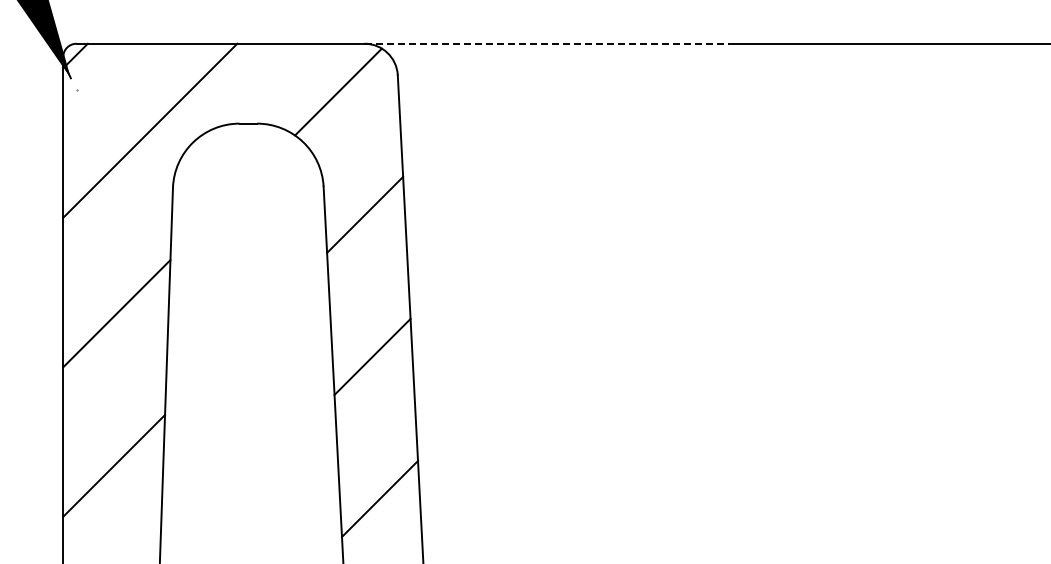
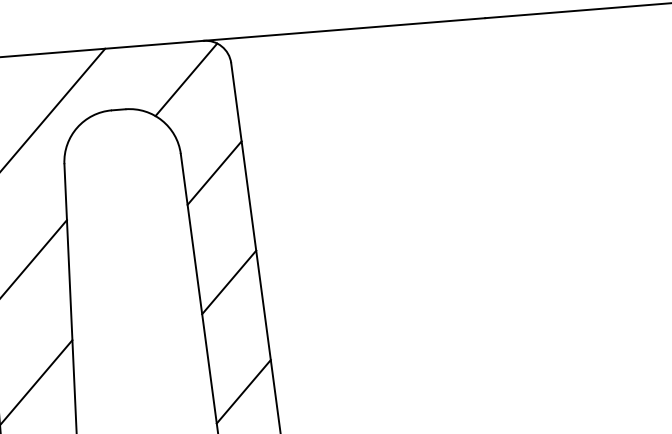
line: (547, 43) -> (344, 29), dashed -> solid

